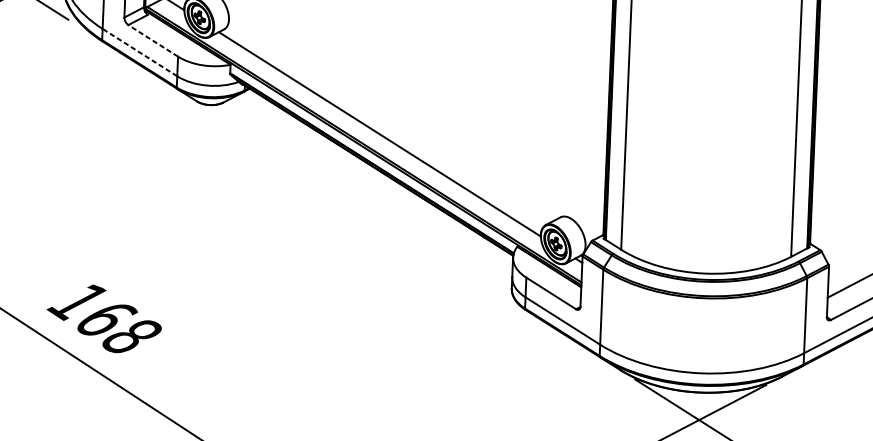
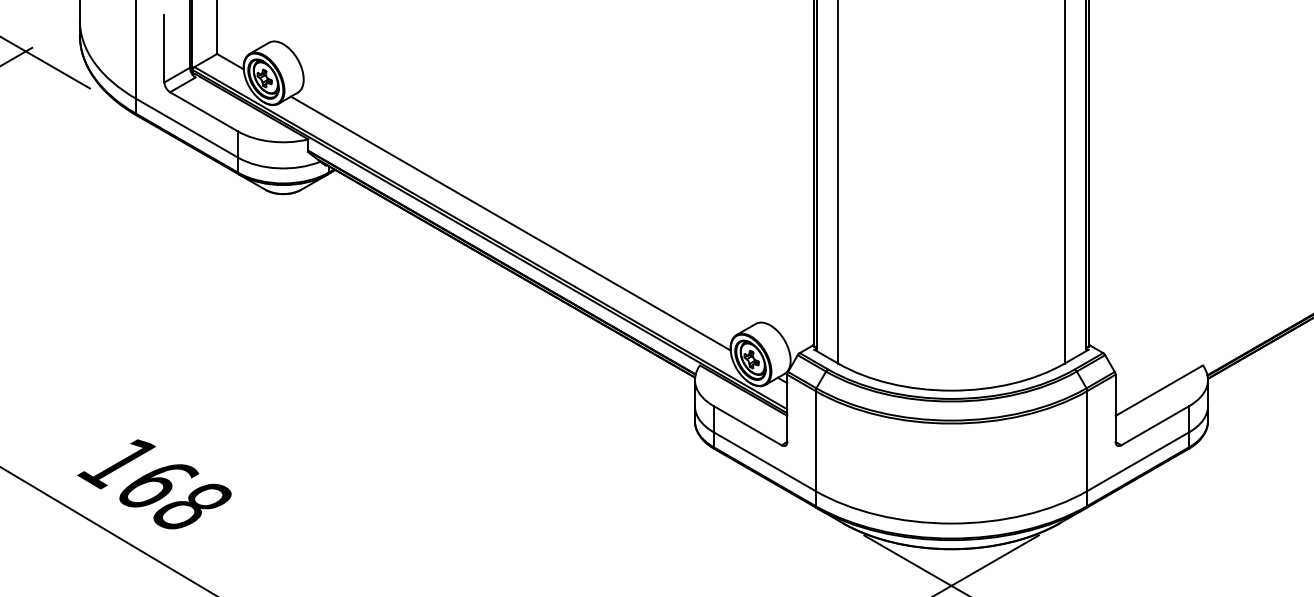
line: (152, 40) -> (203, 111), dashed -> solid
line: (140, 52) -> (187, 128), dashed -> solid

